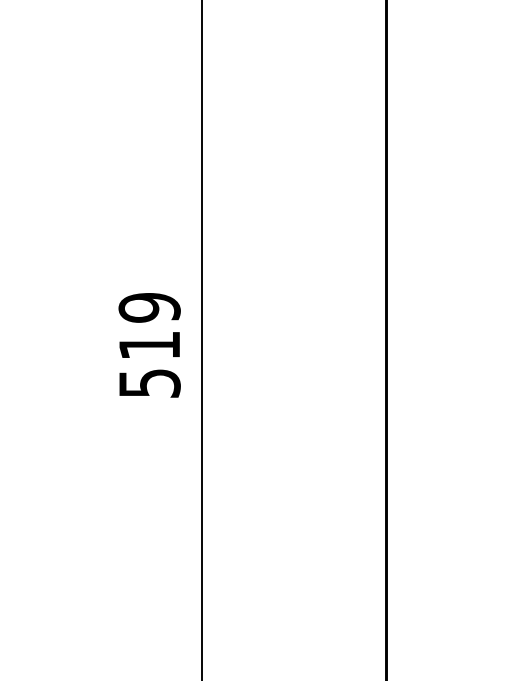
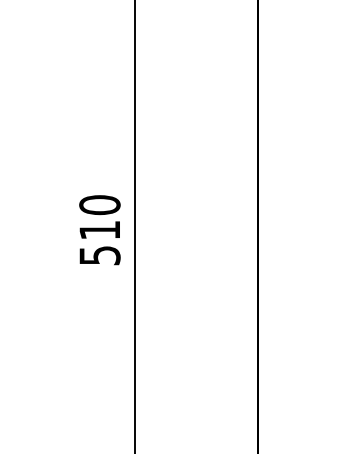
text: (149, 308) -> (99, 205), 519 -> 510

